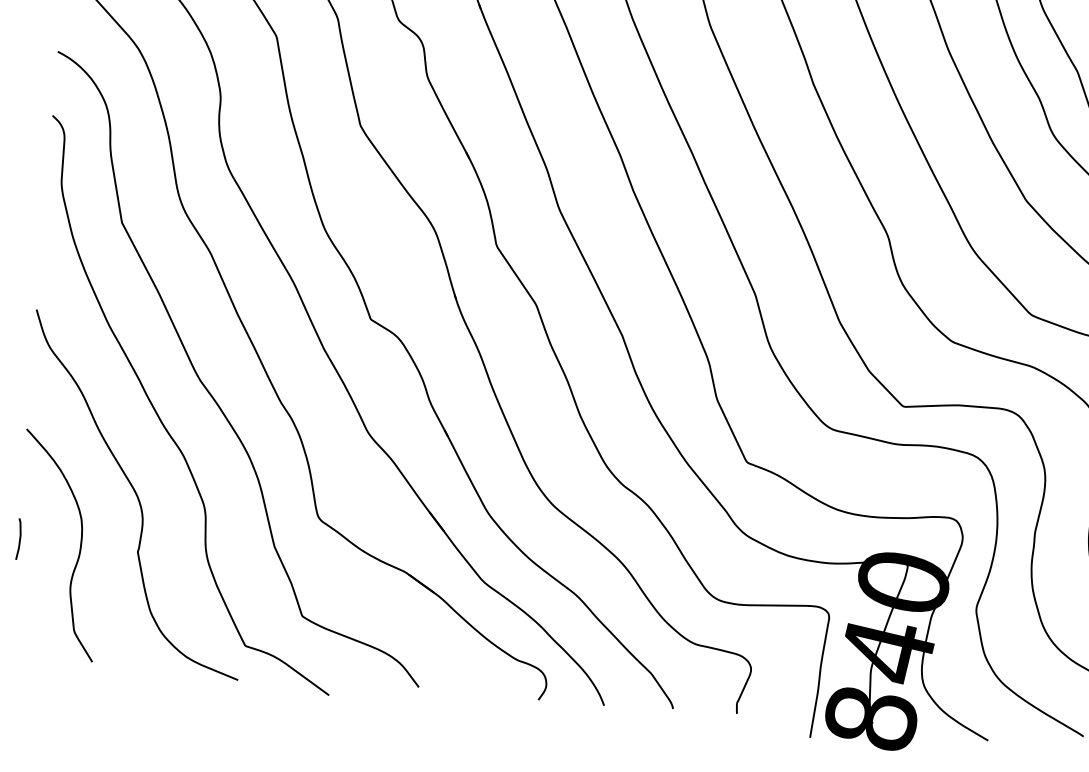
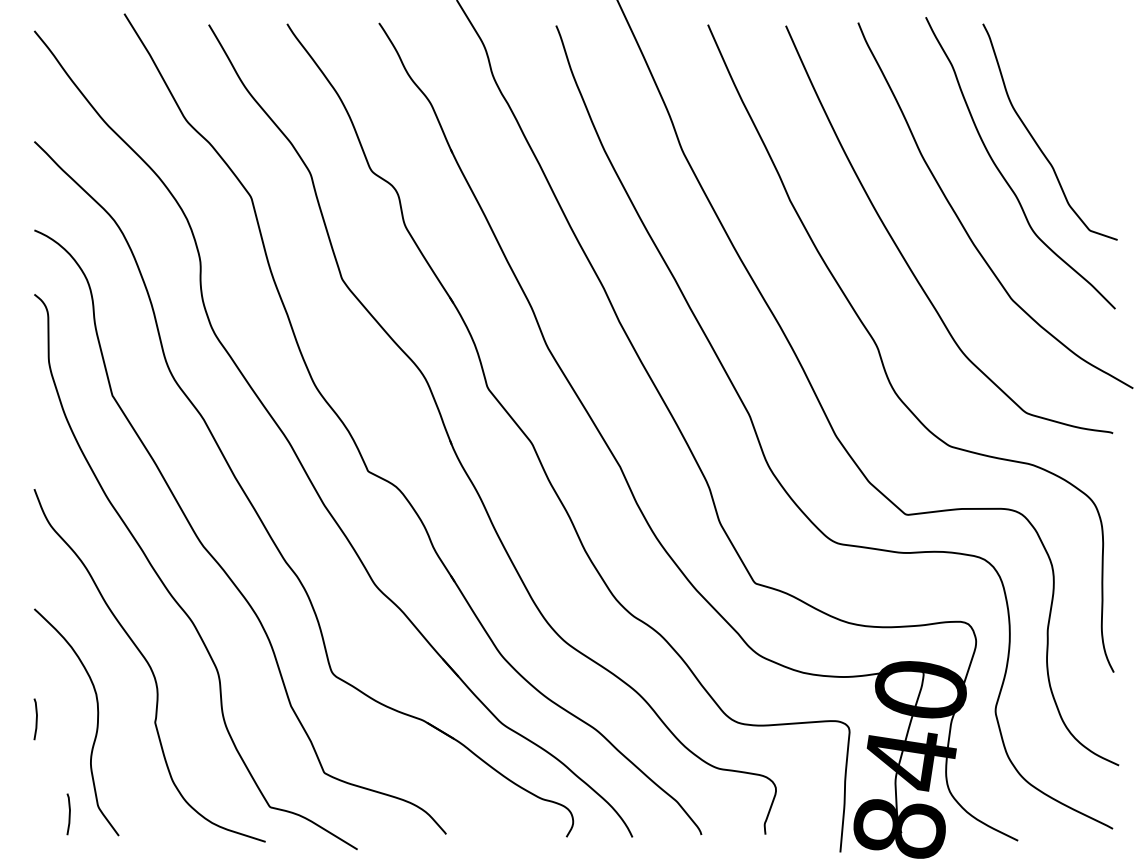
line: (43, 636) -> (68, 814), added

